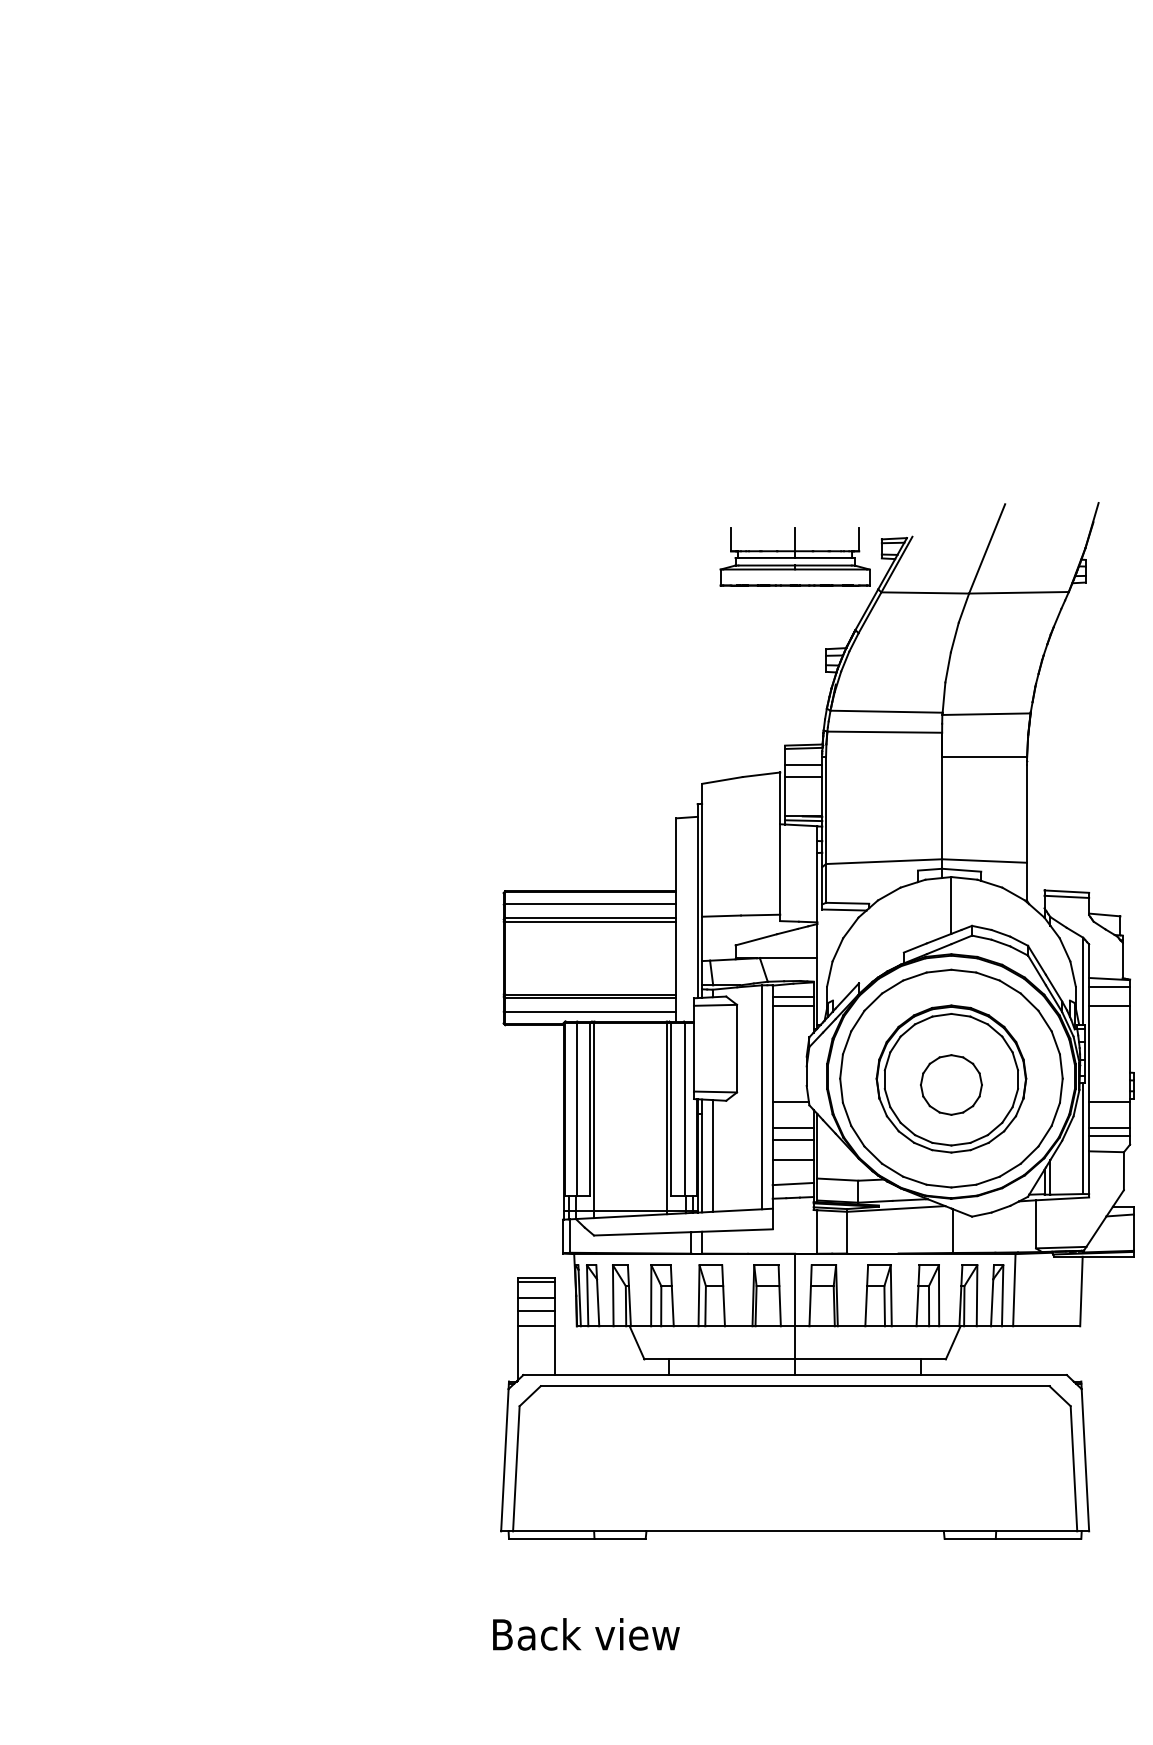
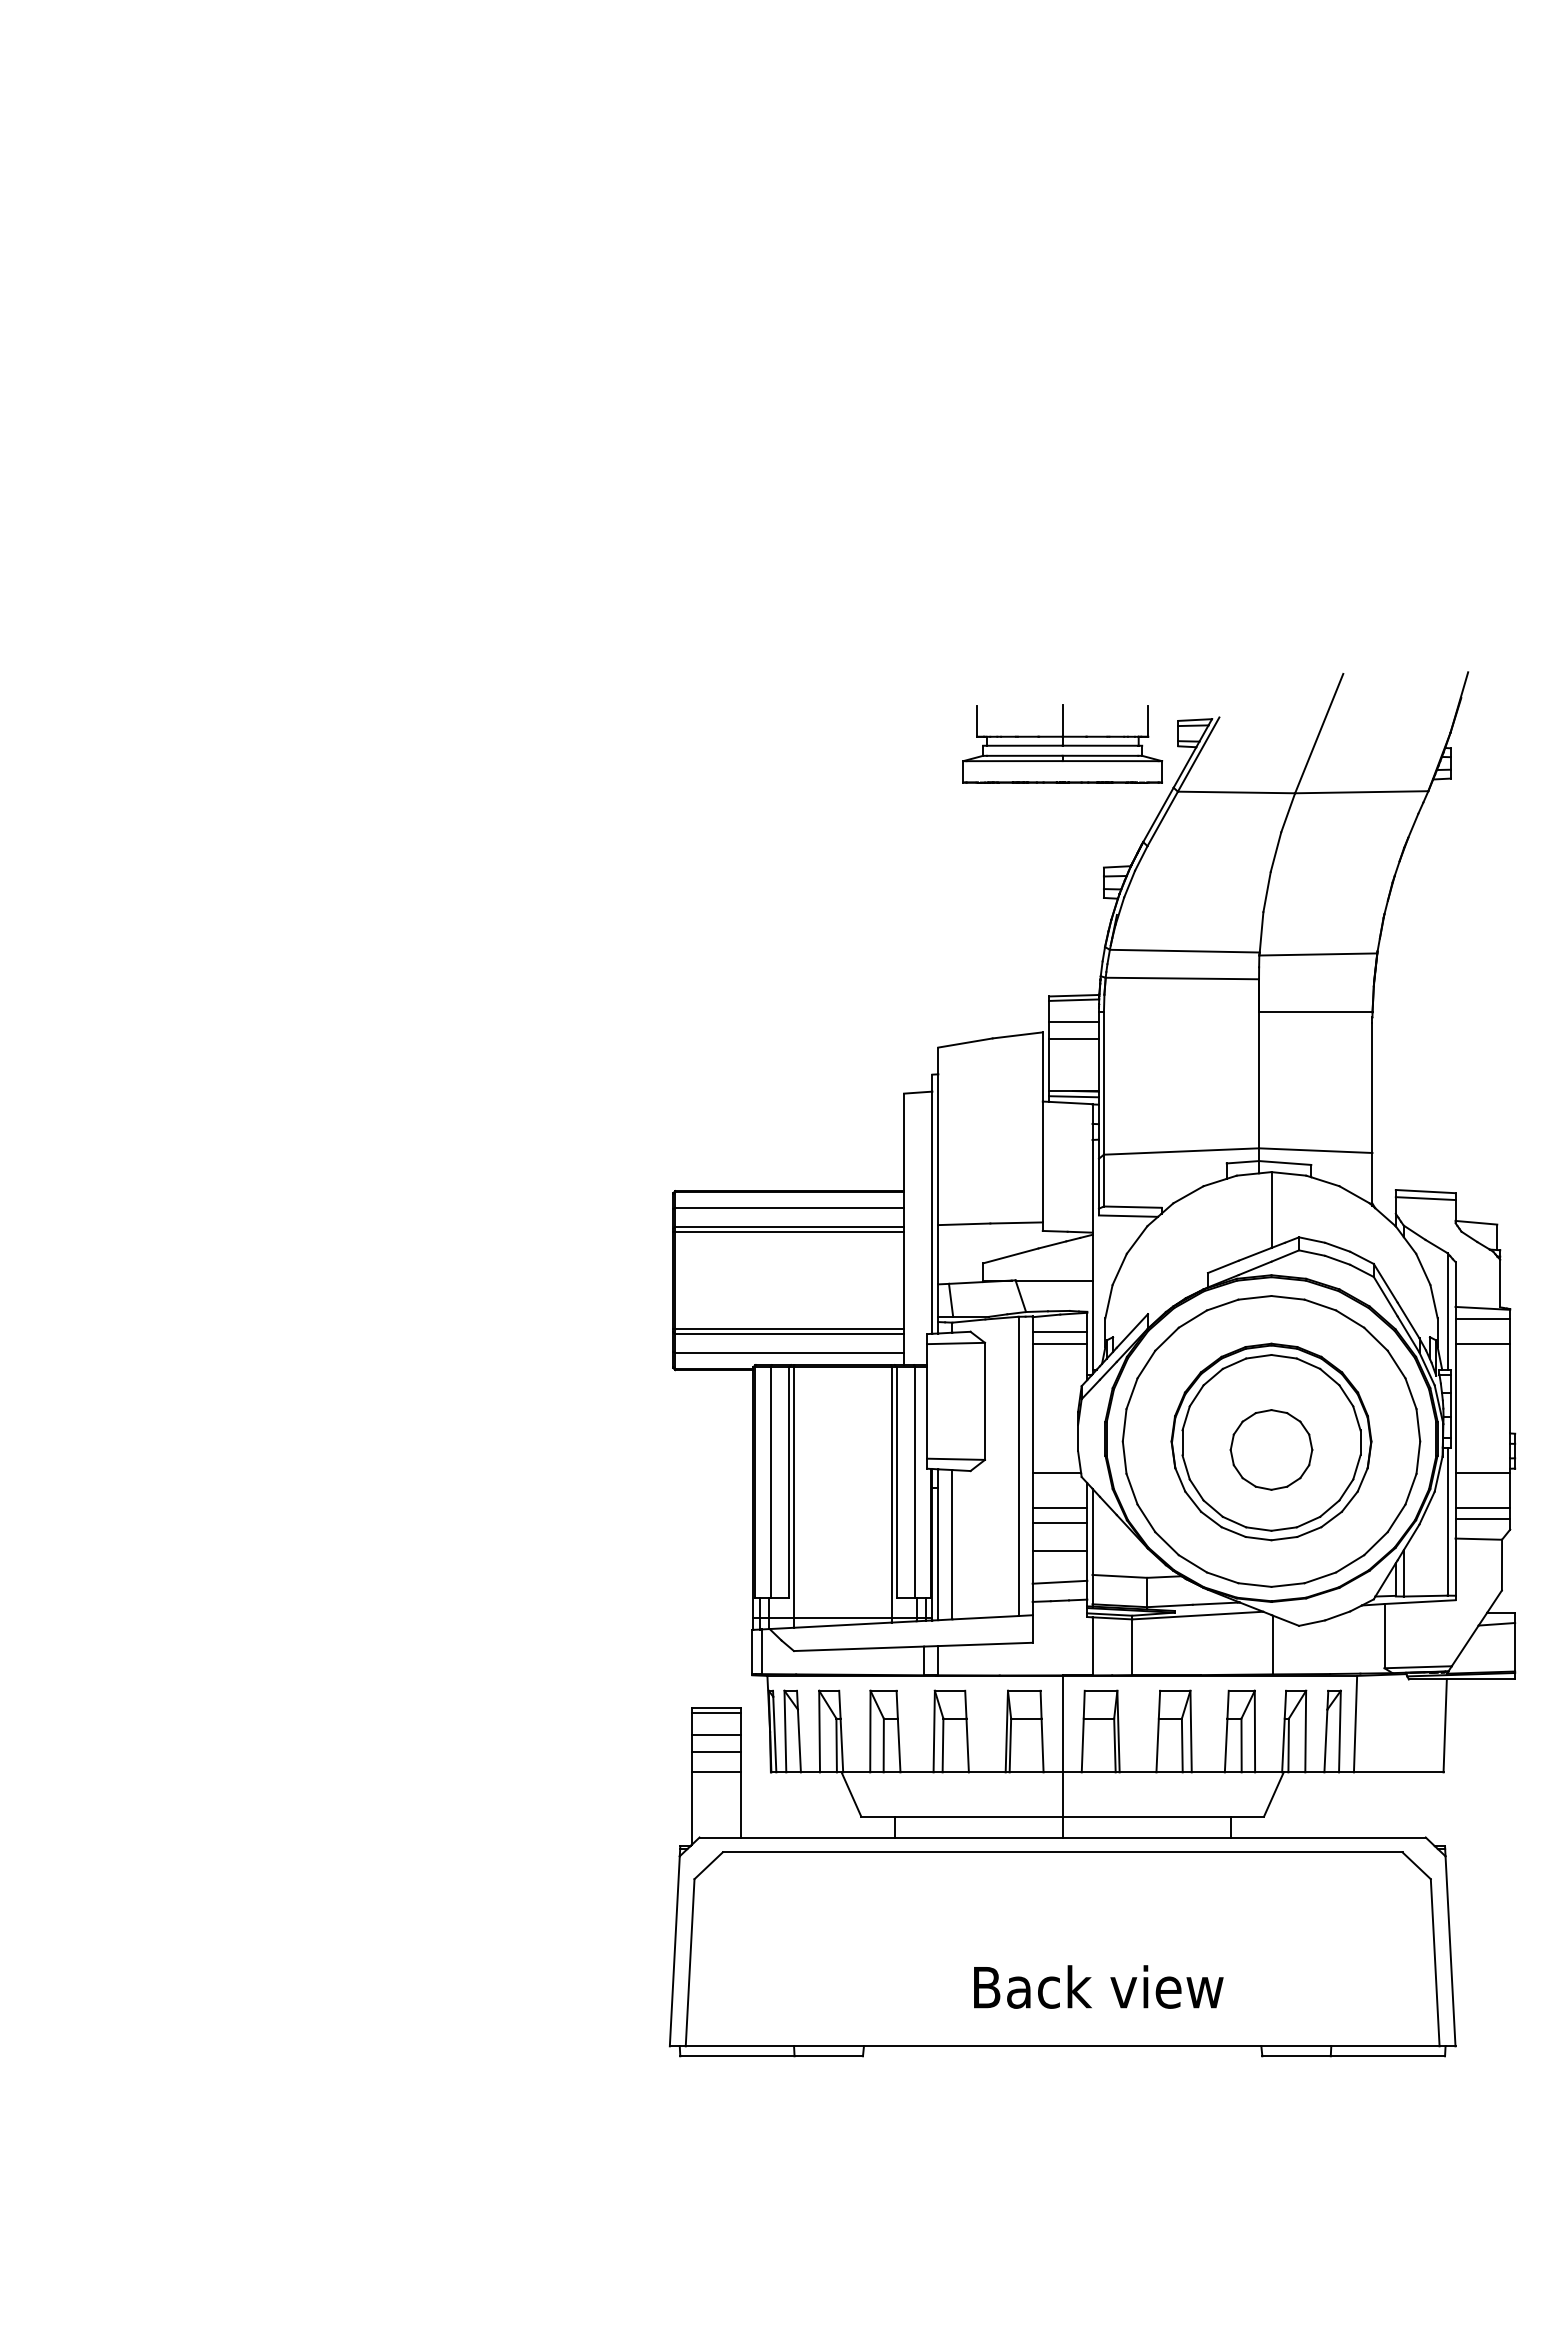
text: (586, 1633) -> (1098, 1986), moved

